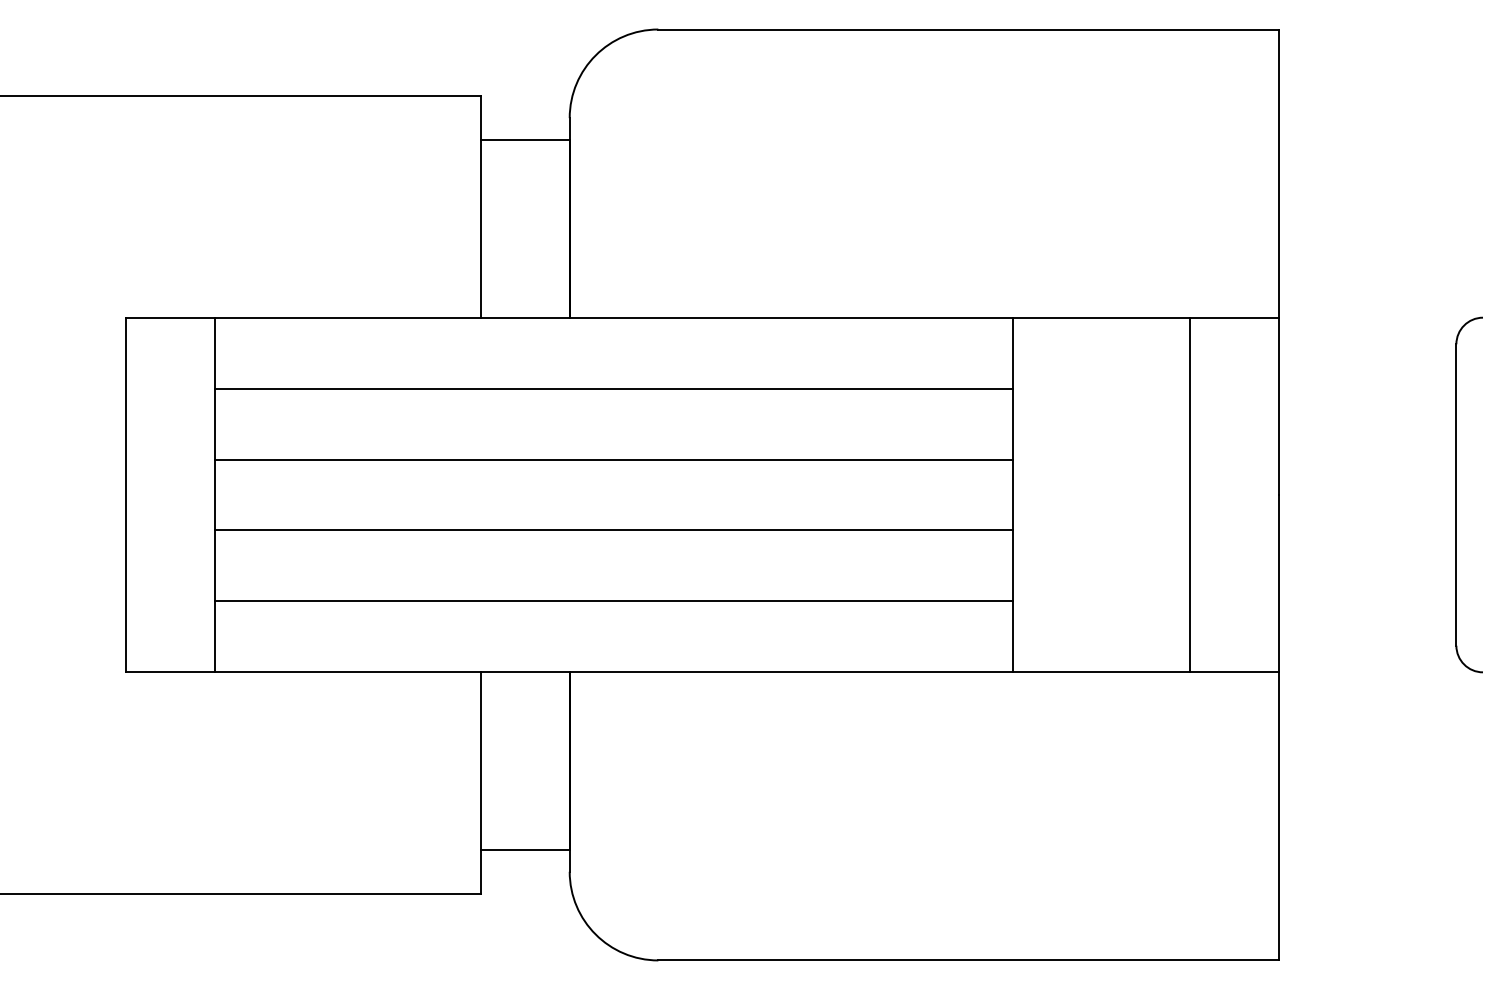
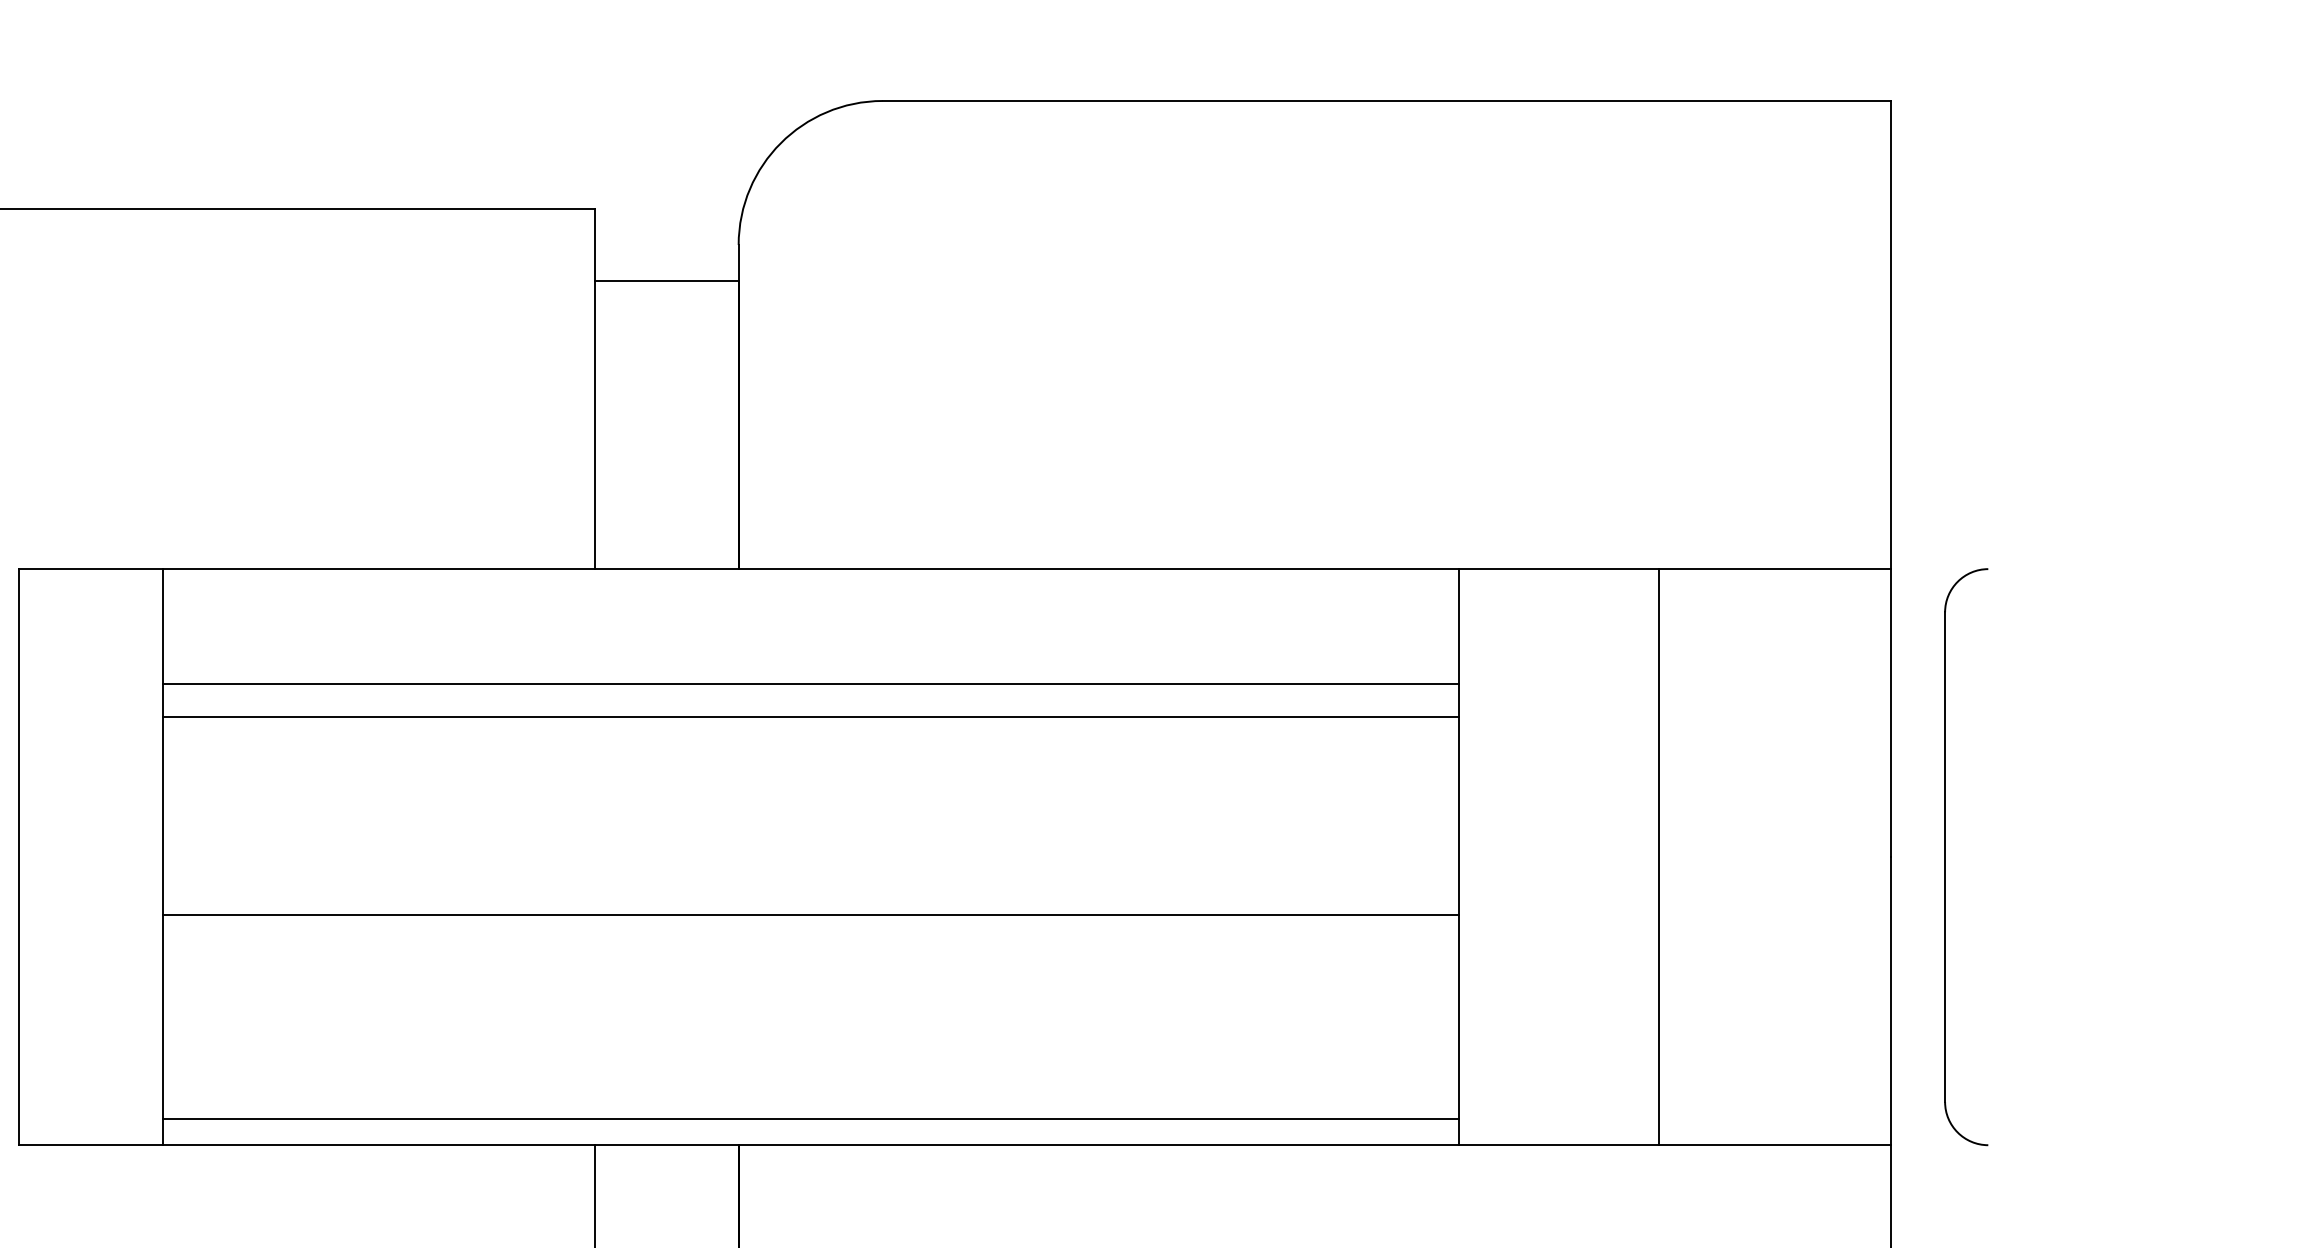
line: (614, 459) -> (811, 716), moved
line: (1190, 494) -> (1659, 856), moved
part: (1456, 494) -> (1945, 856), moved
line: (614, 601) -> (811, 1119), moved

